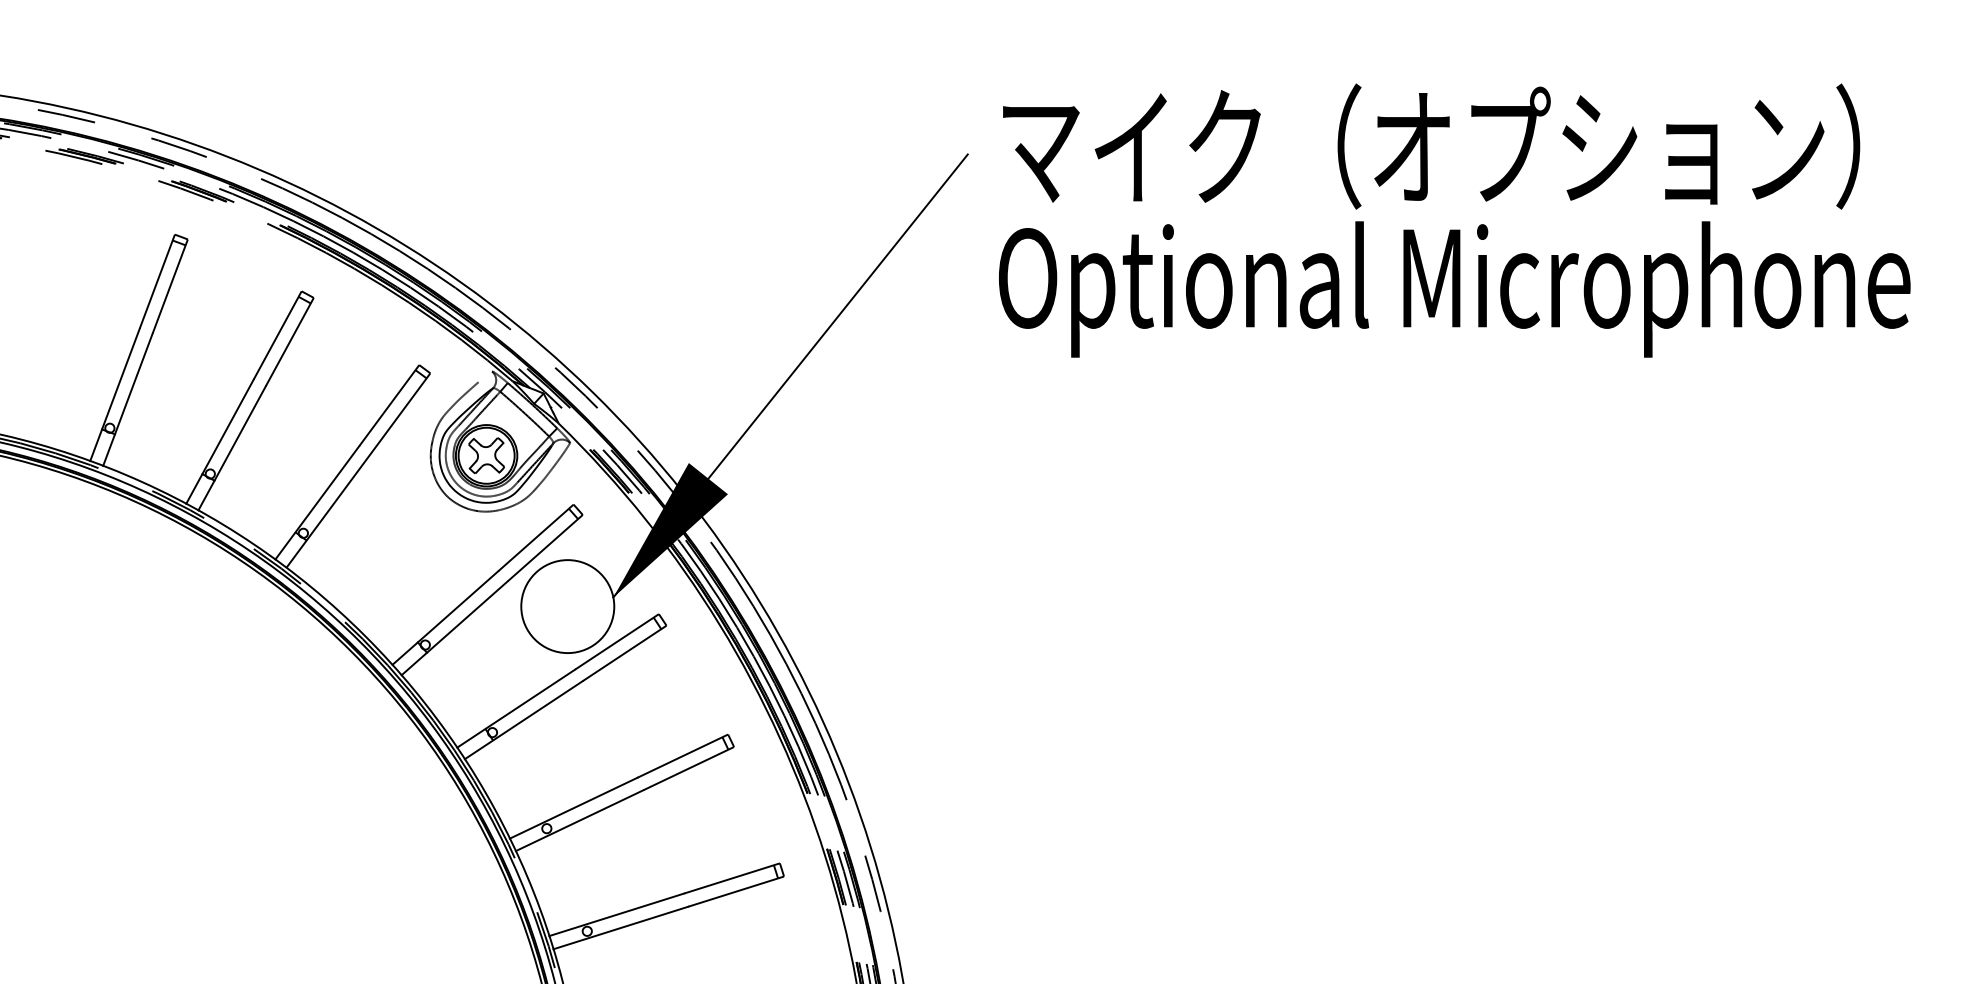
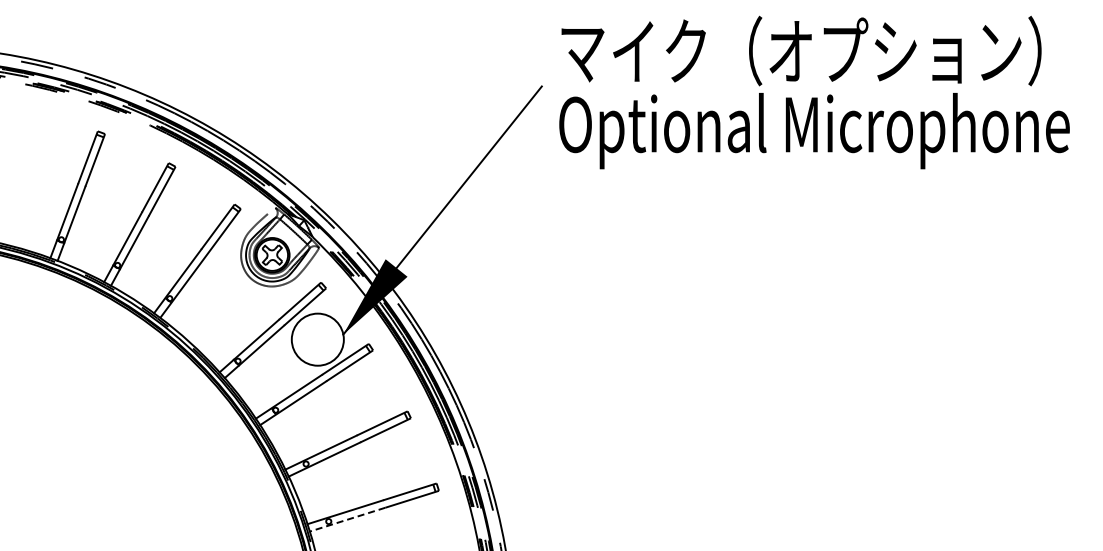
text: (1454, 220) -> (814, 92), moved
line: (620, 927) -> (347, 519), solid -> dashed

